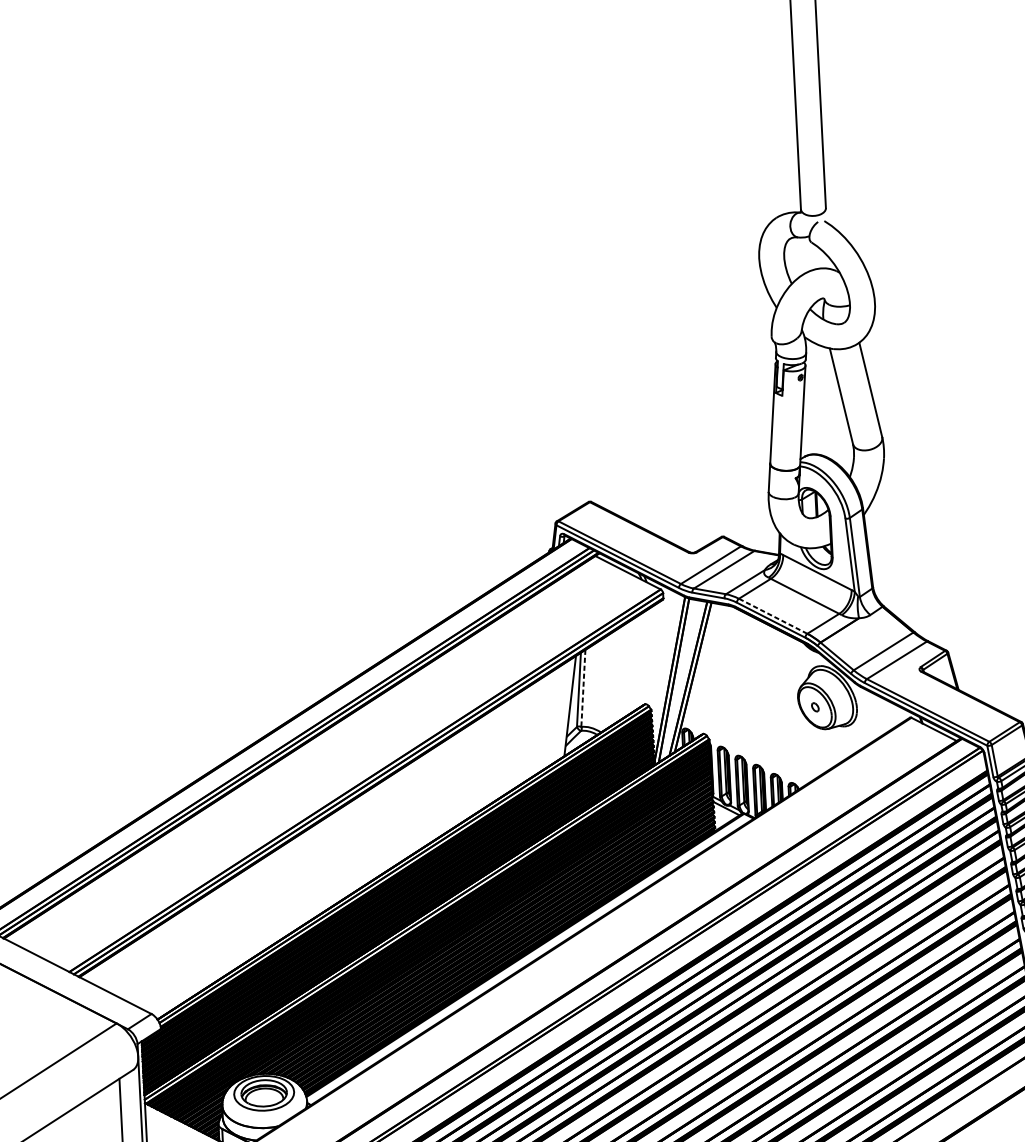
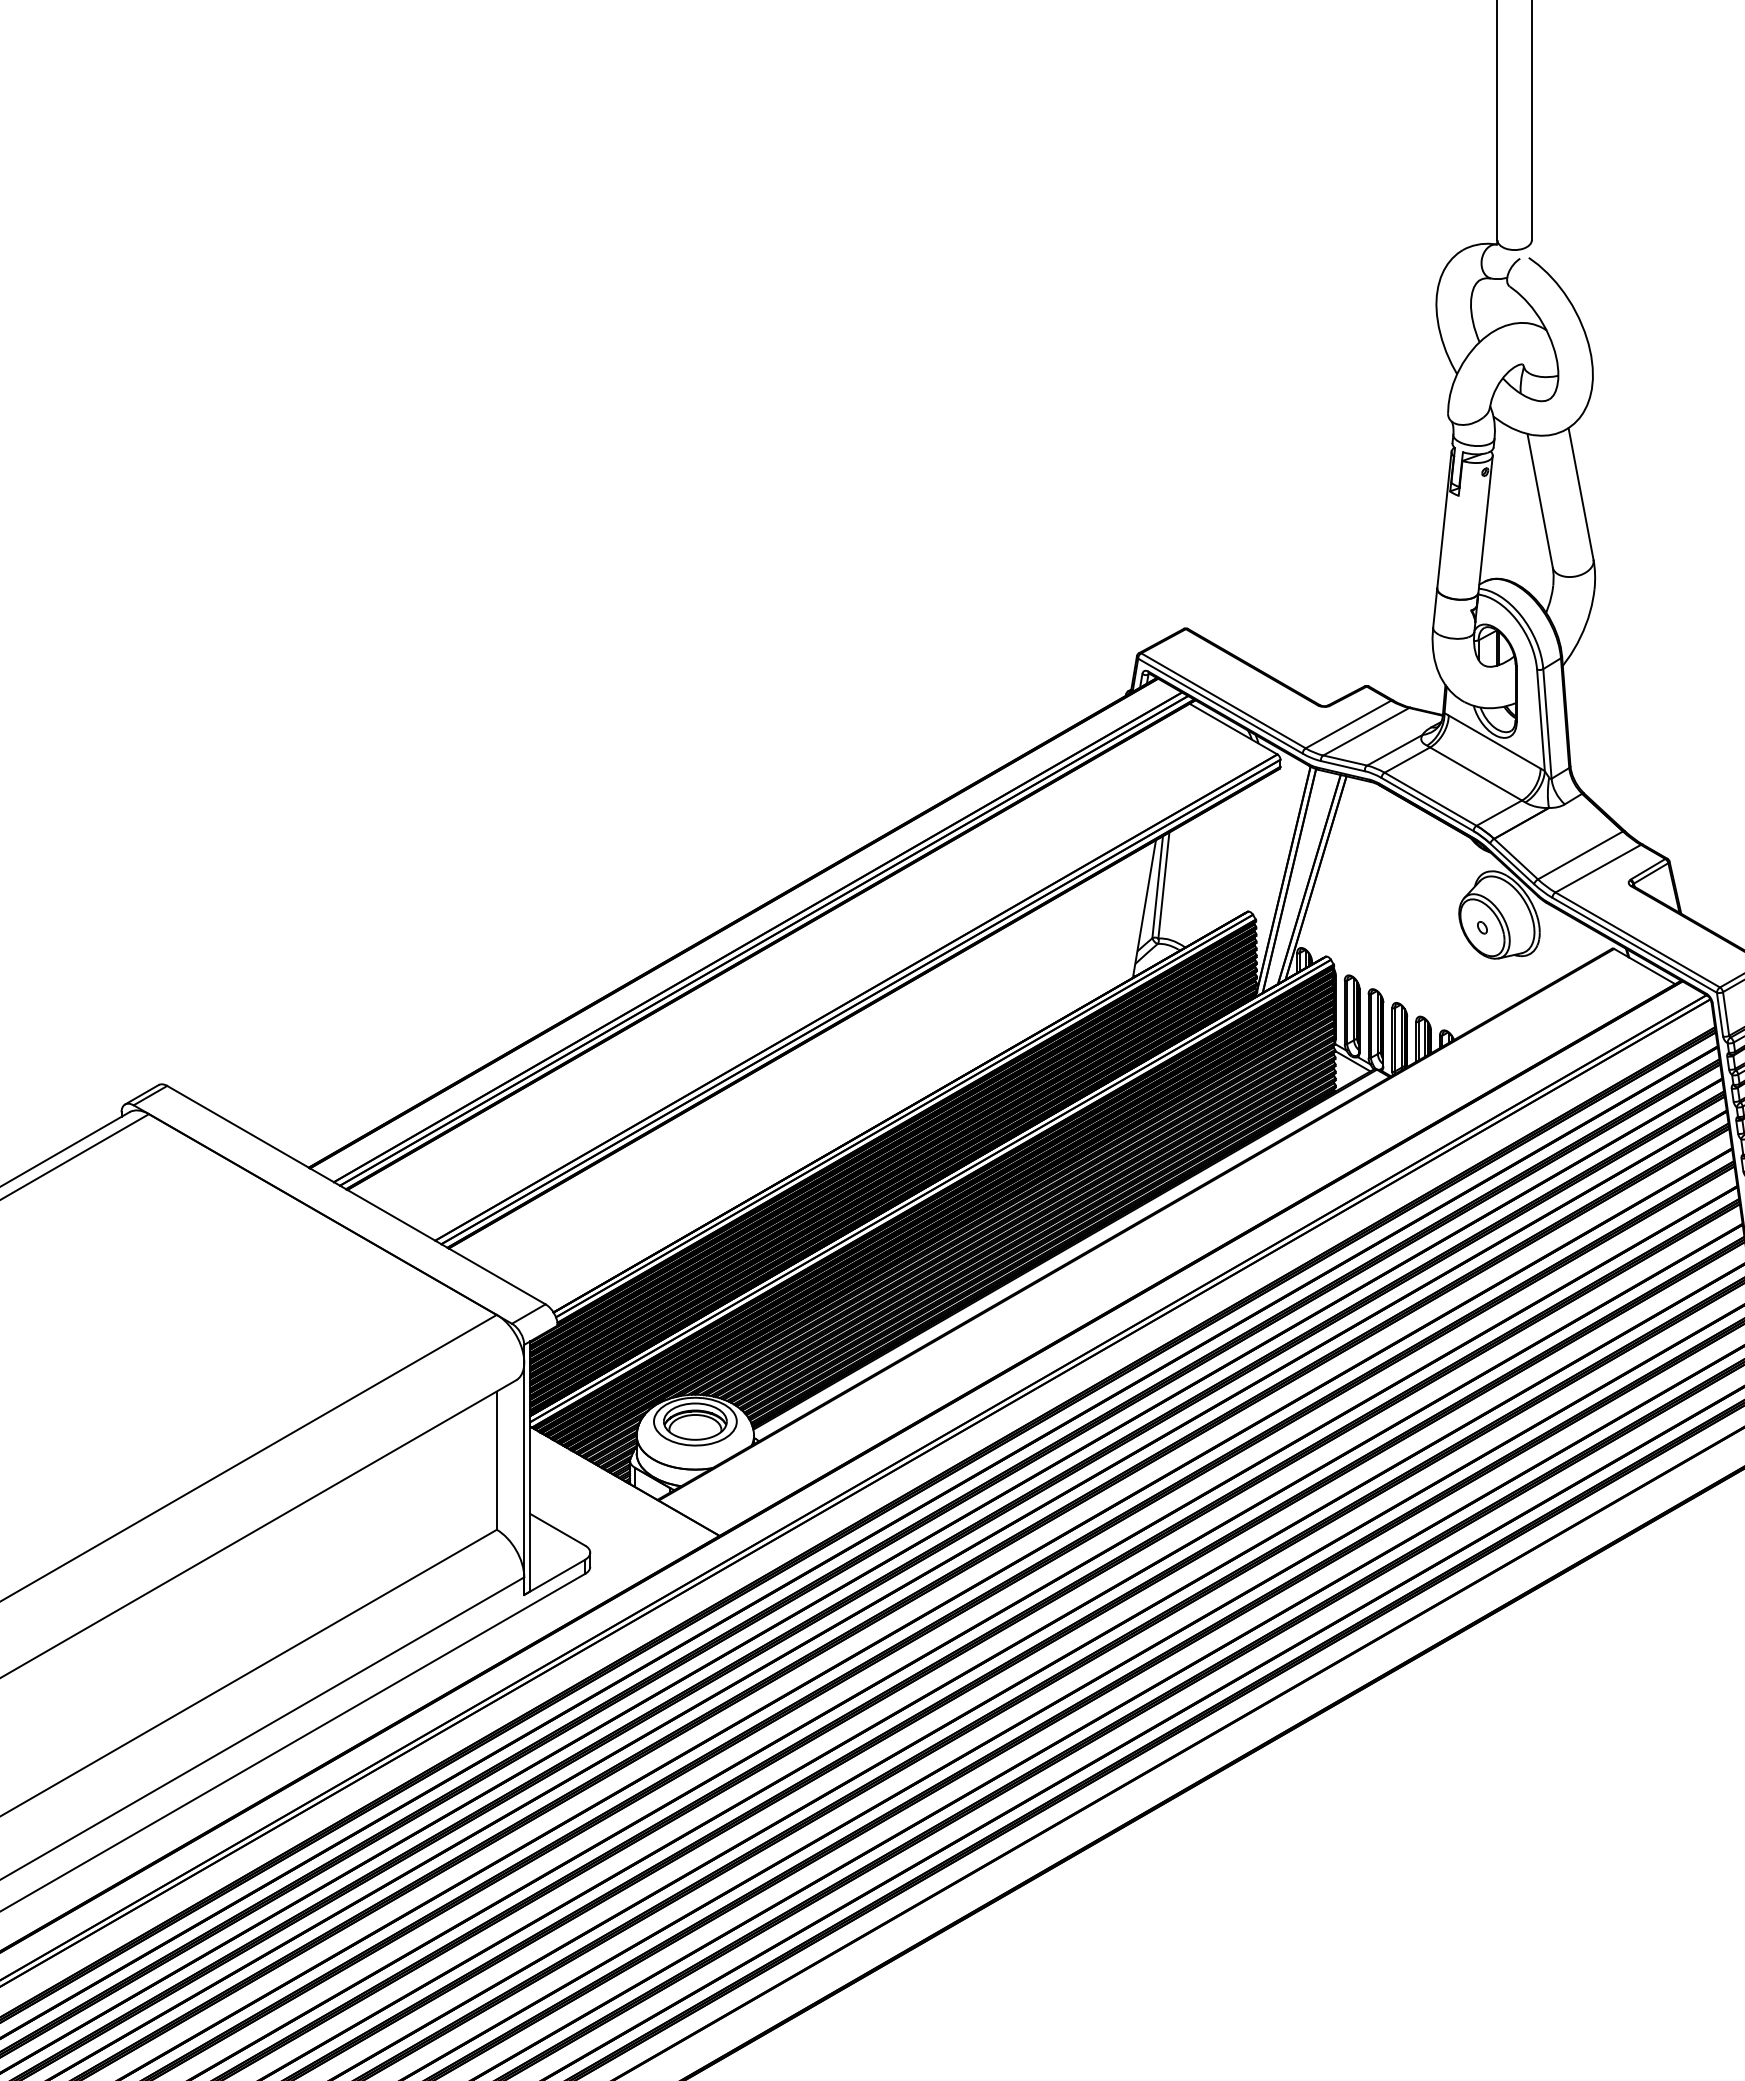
line: (773, 616) -> (1430, 799), dashed -> solid
line: (583, 689) -> (1163, 886), dashed -> solid

